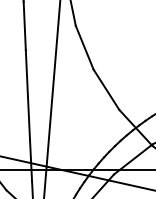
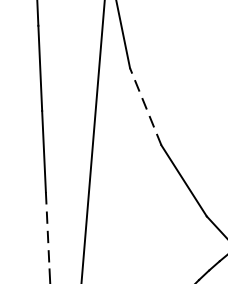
line: (84, 47) -> (145, 106), solid -> dashed
line: (28, 118) -> (46, 231), solid -> dashed

